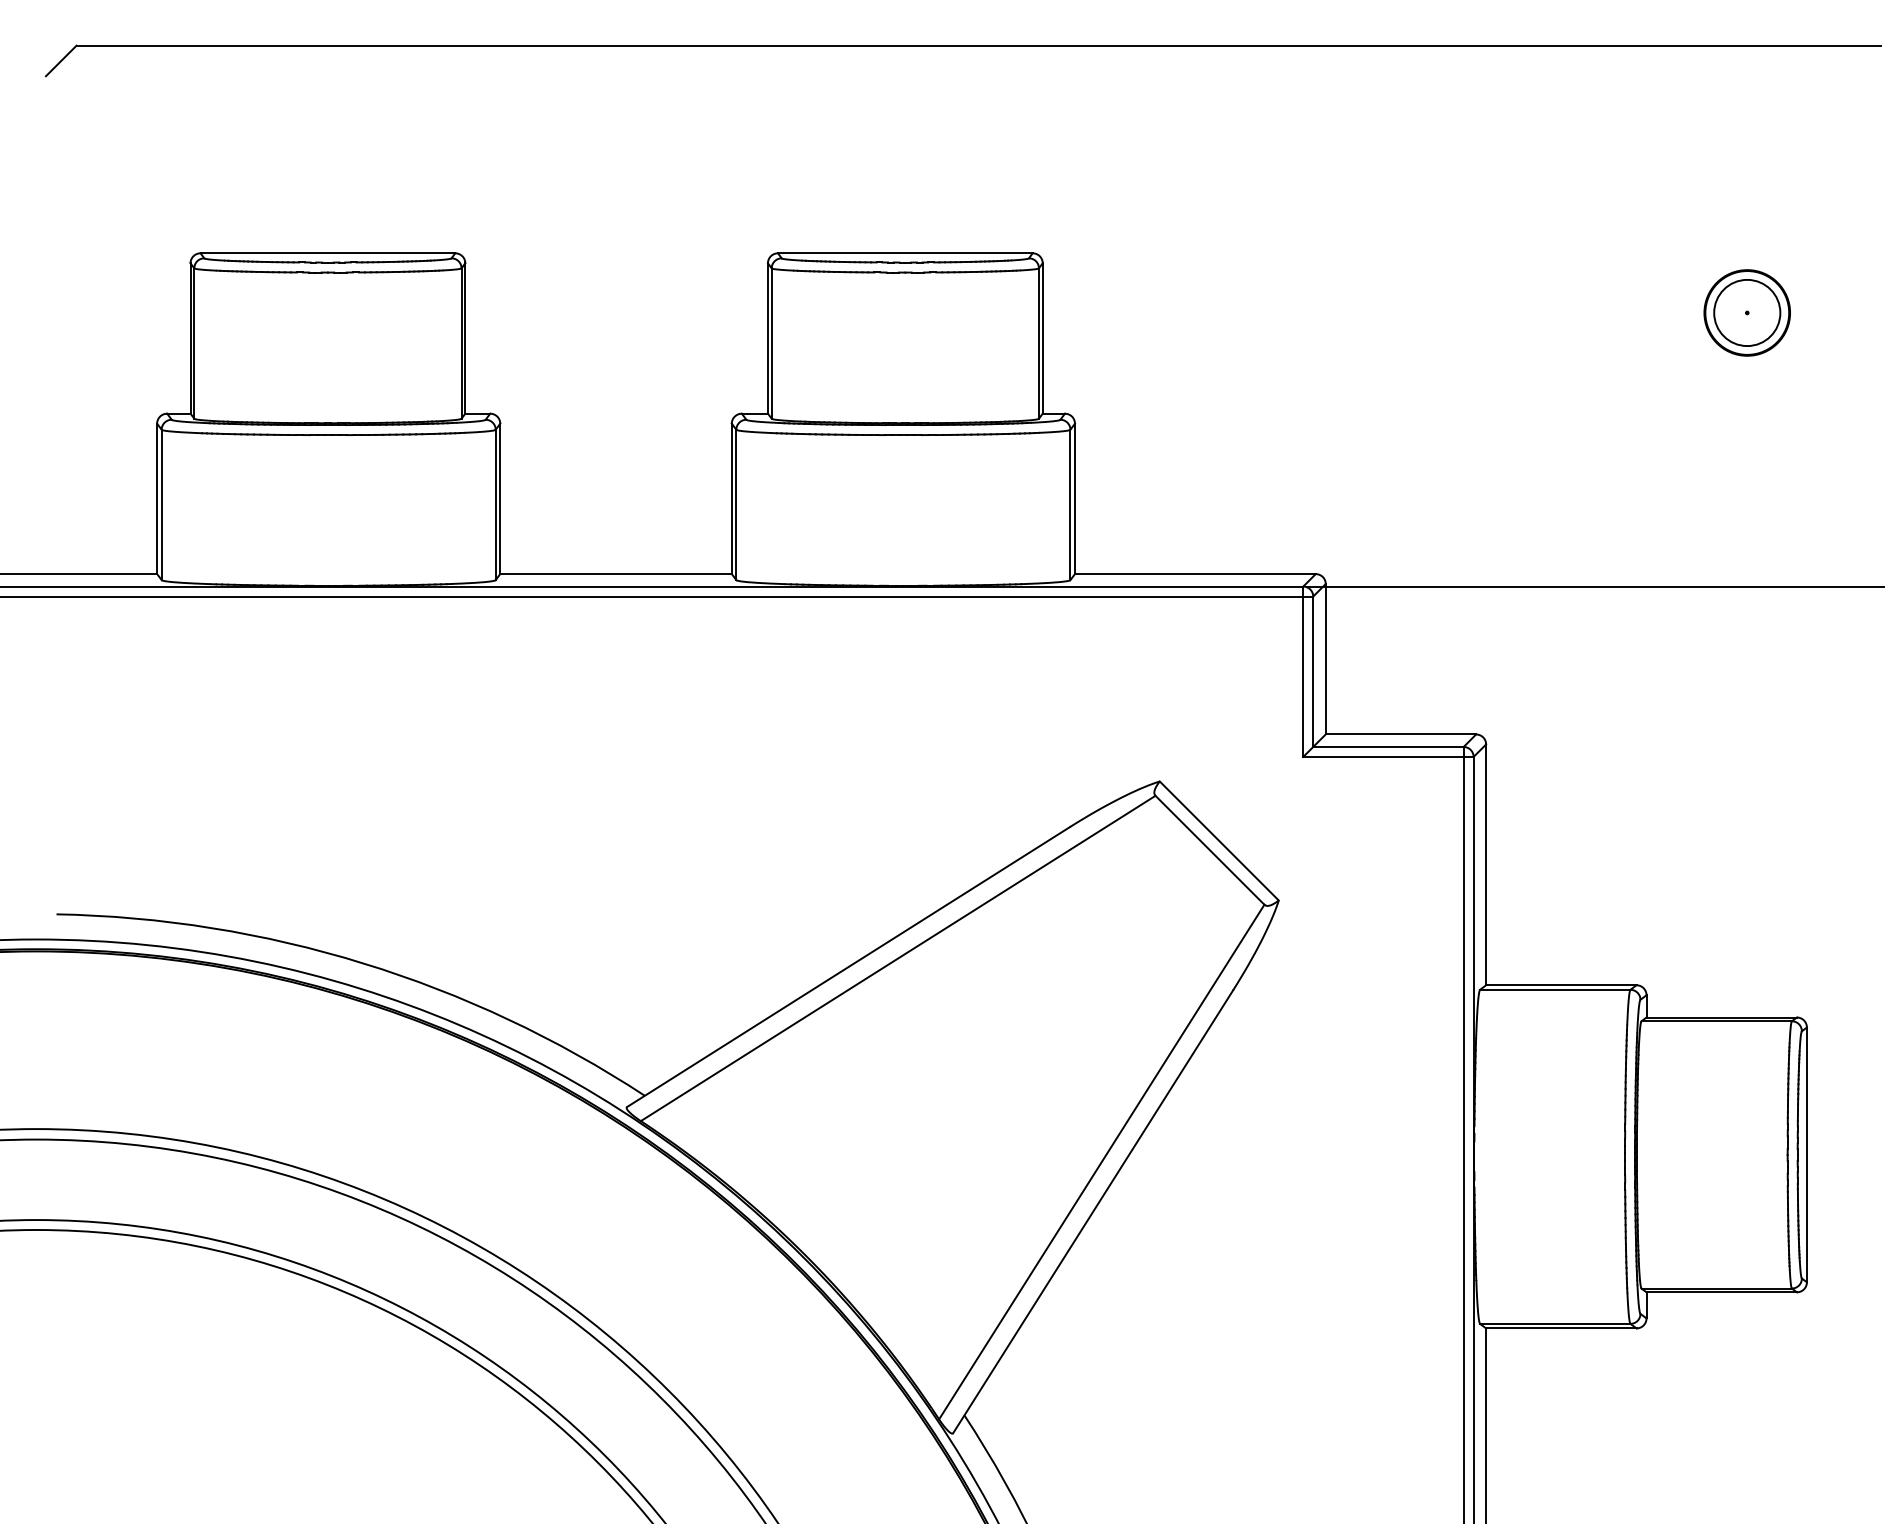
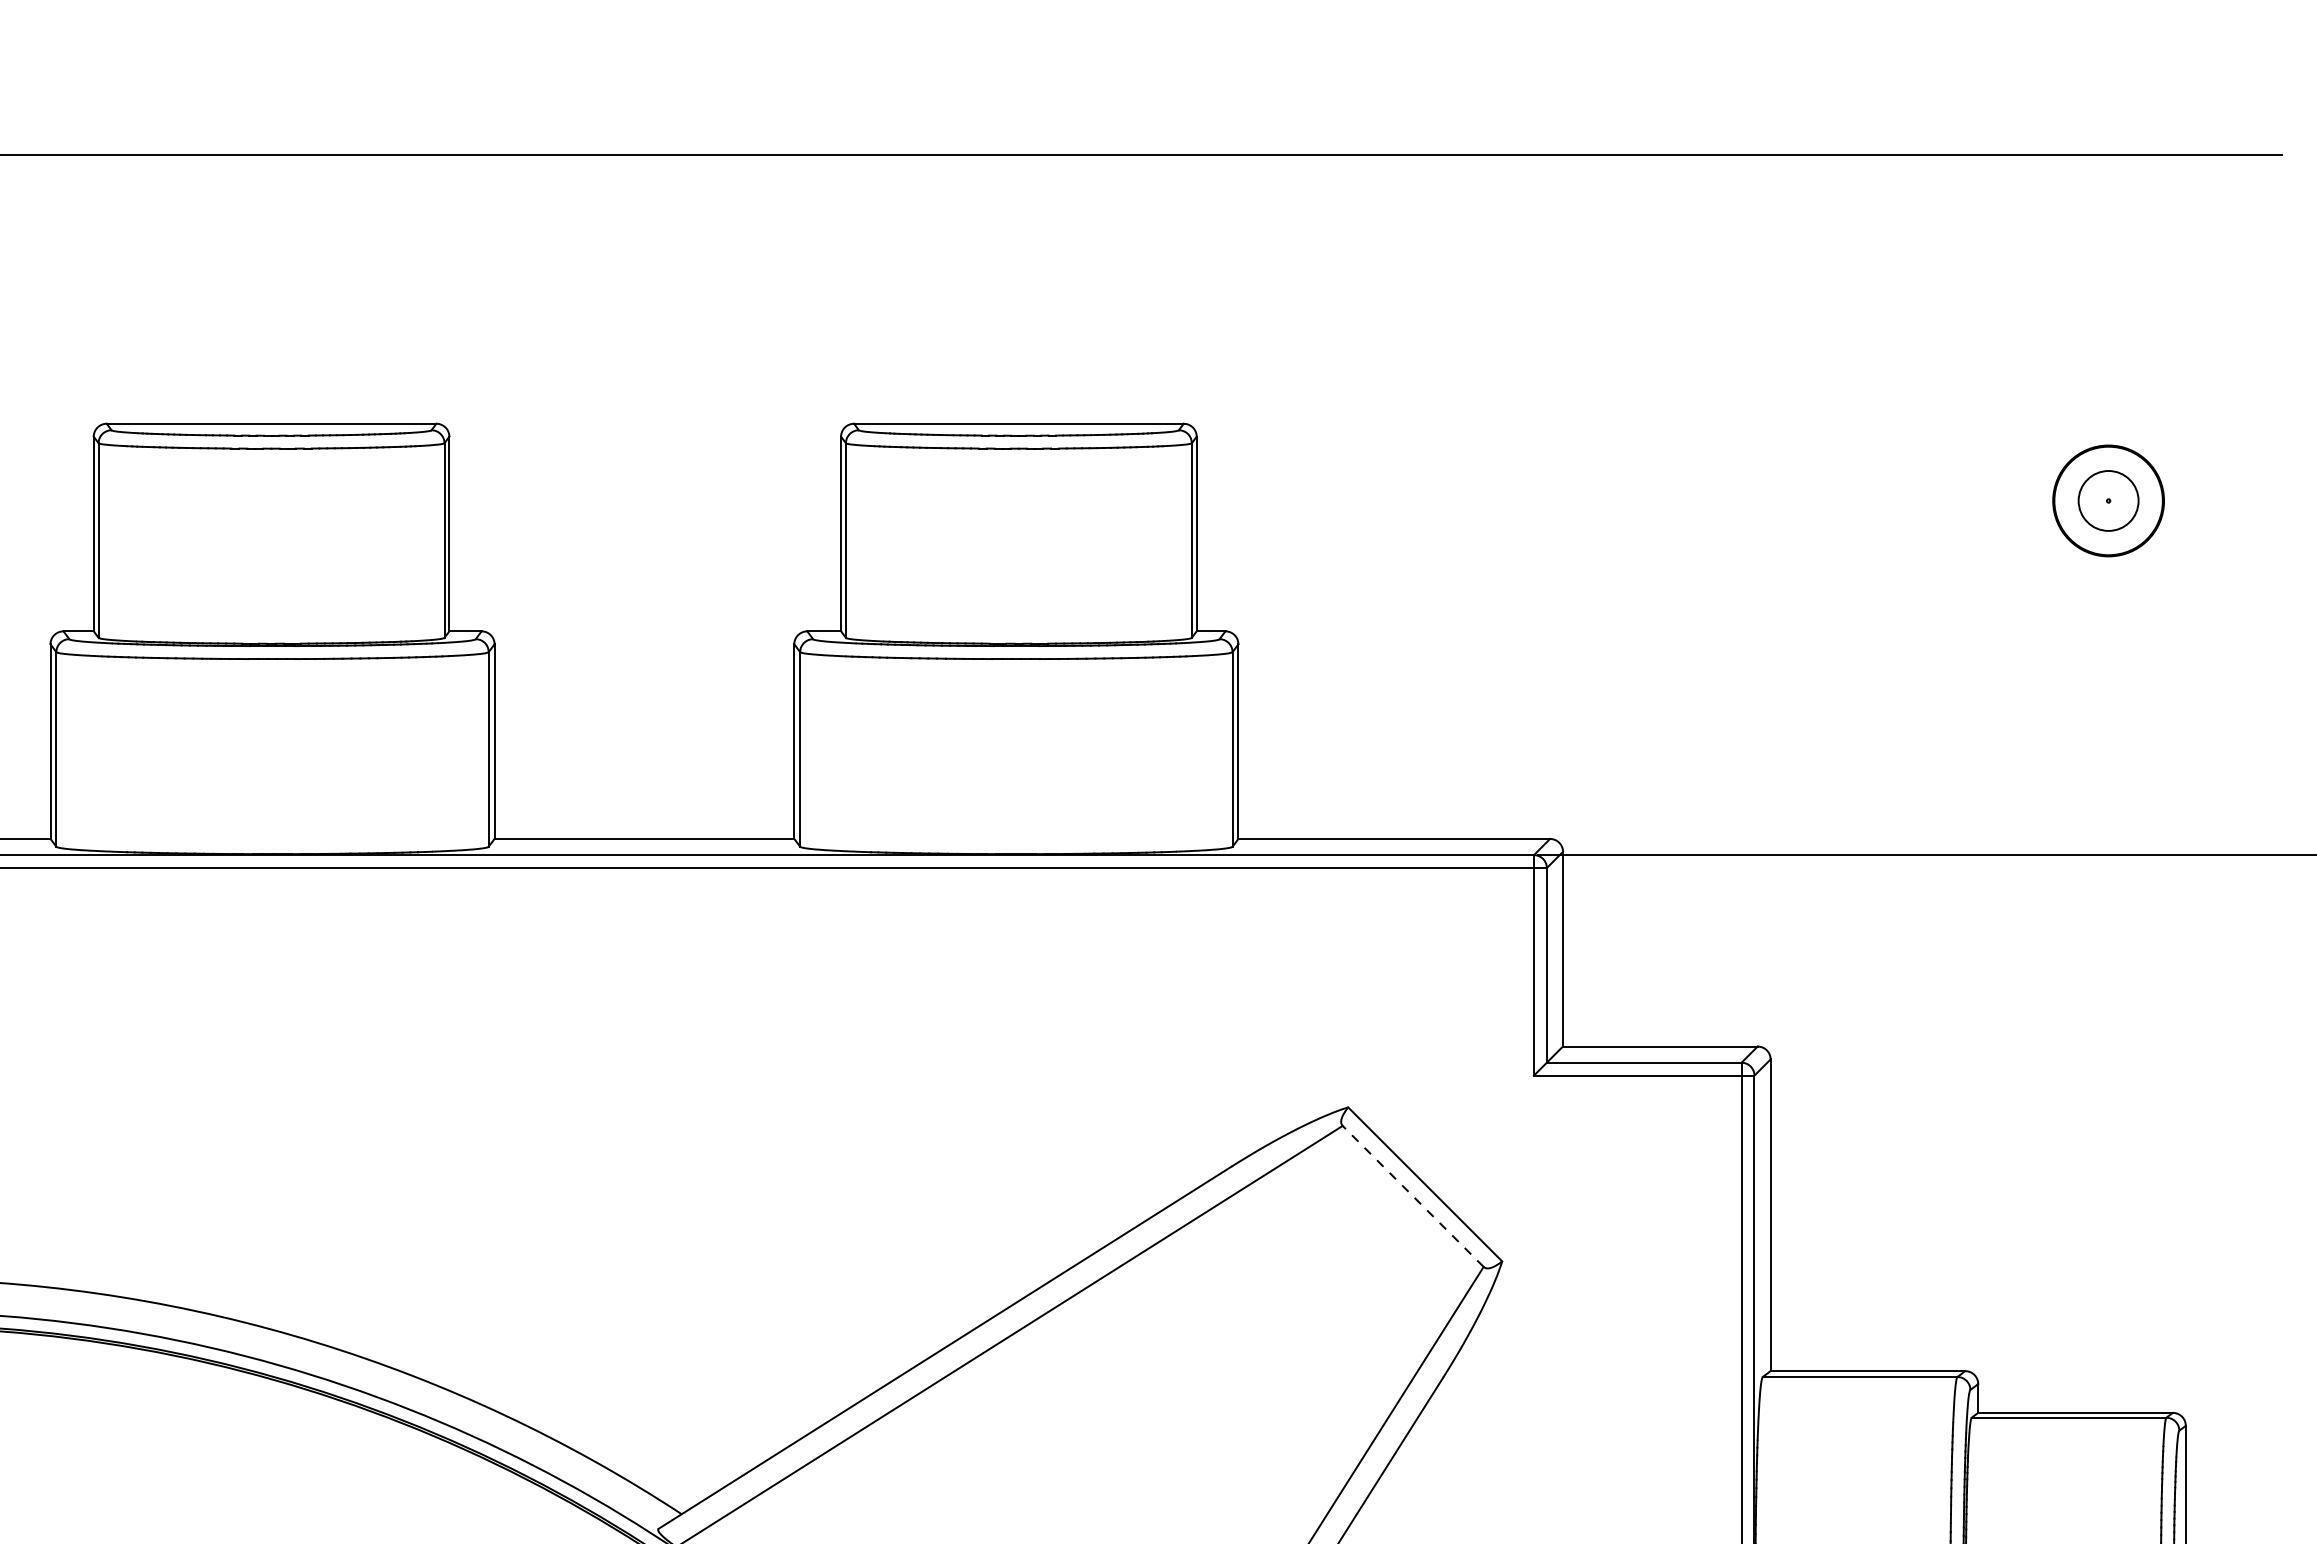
circle: (1747, 312) -> (2108, 500), size x0.7
line: (1209, 849) -> (1412, 1195), solid -> dashed

